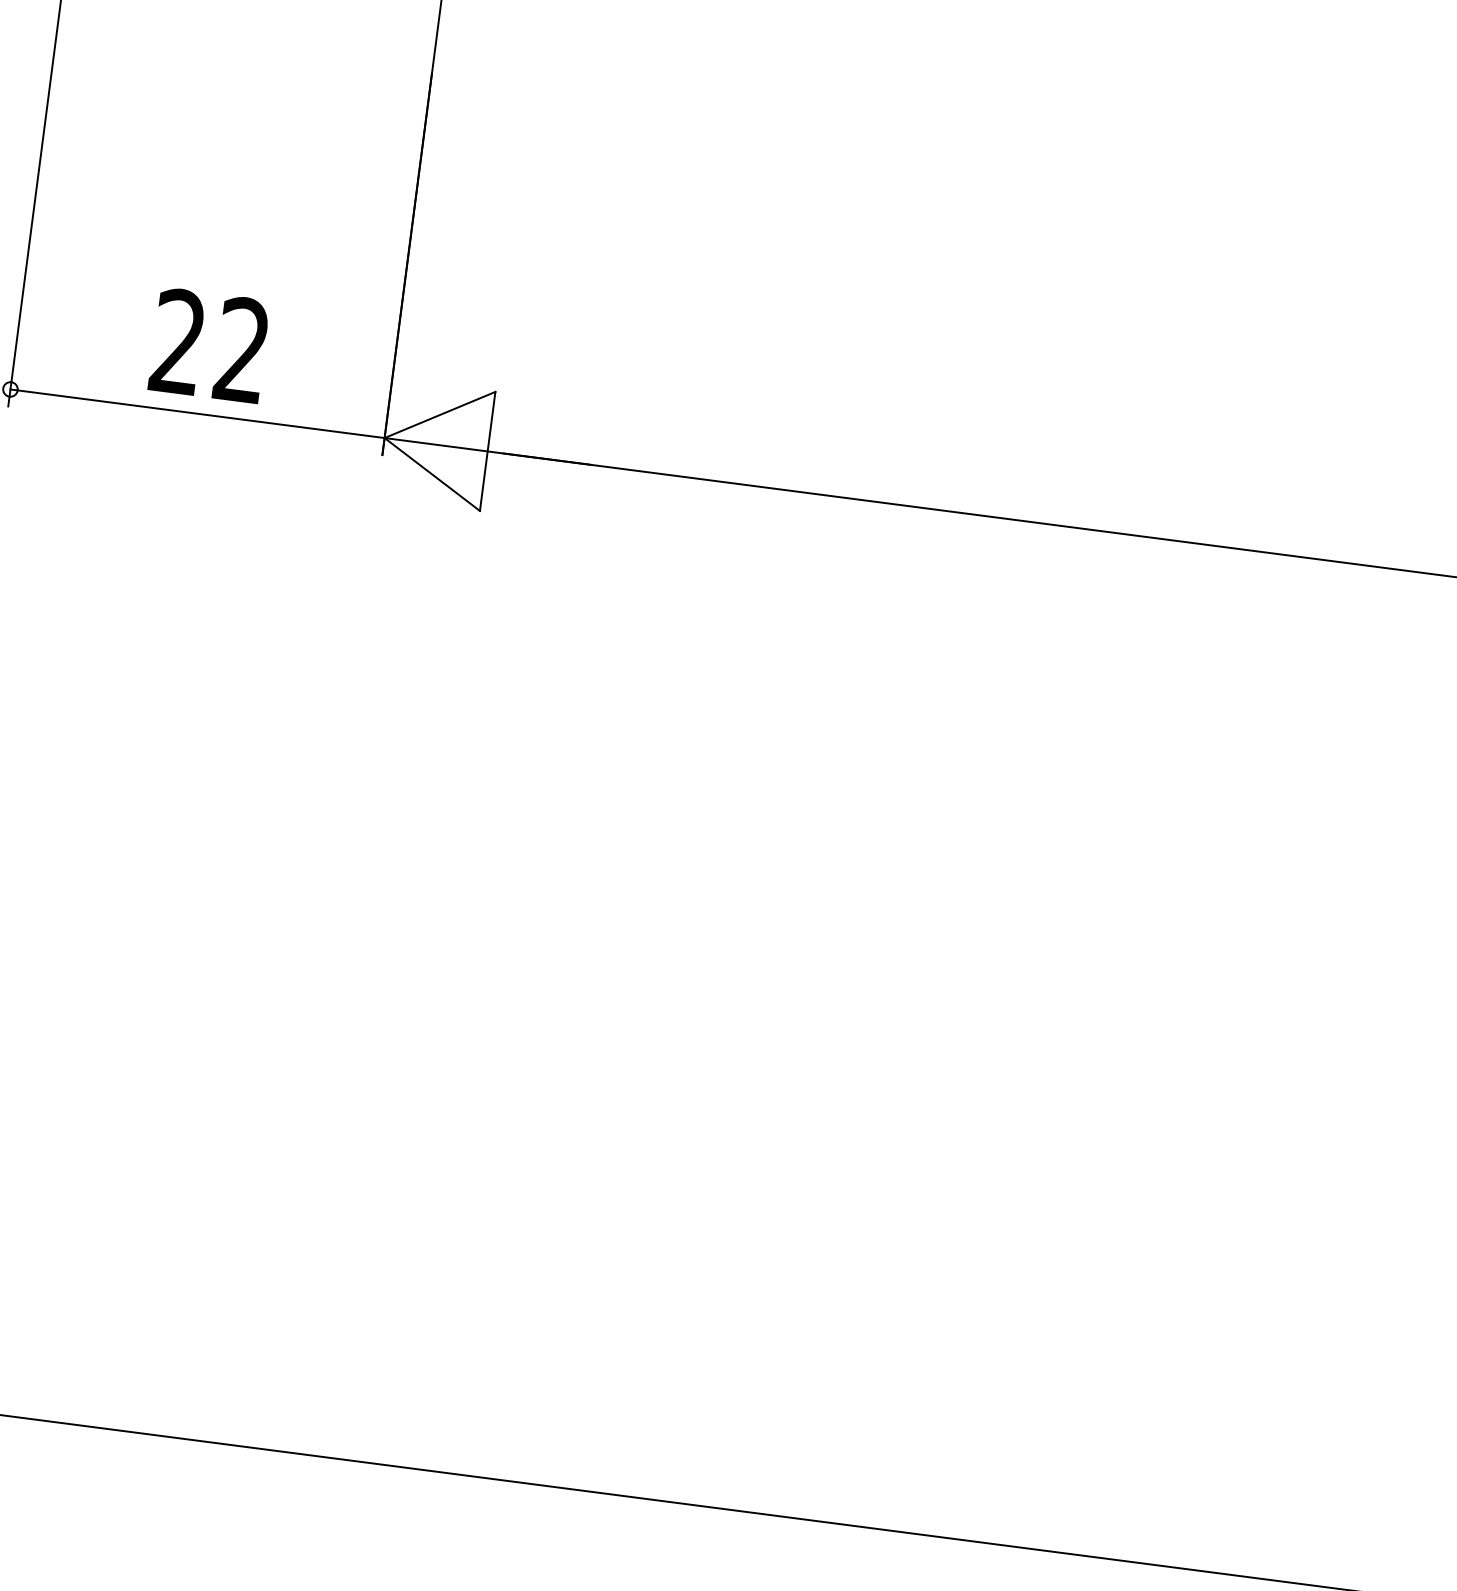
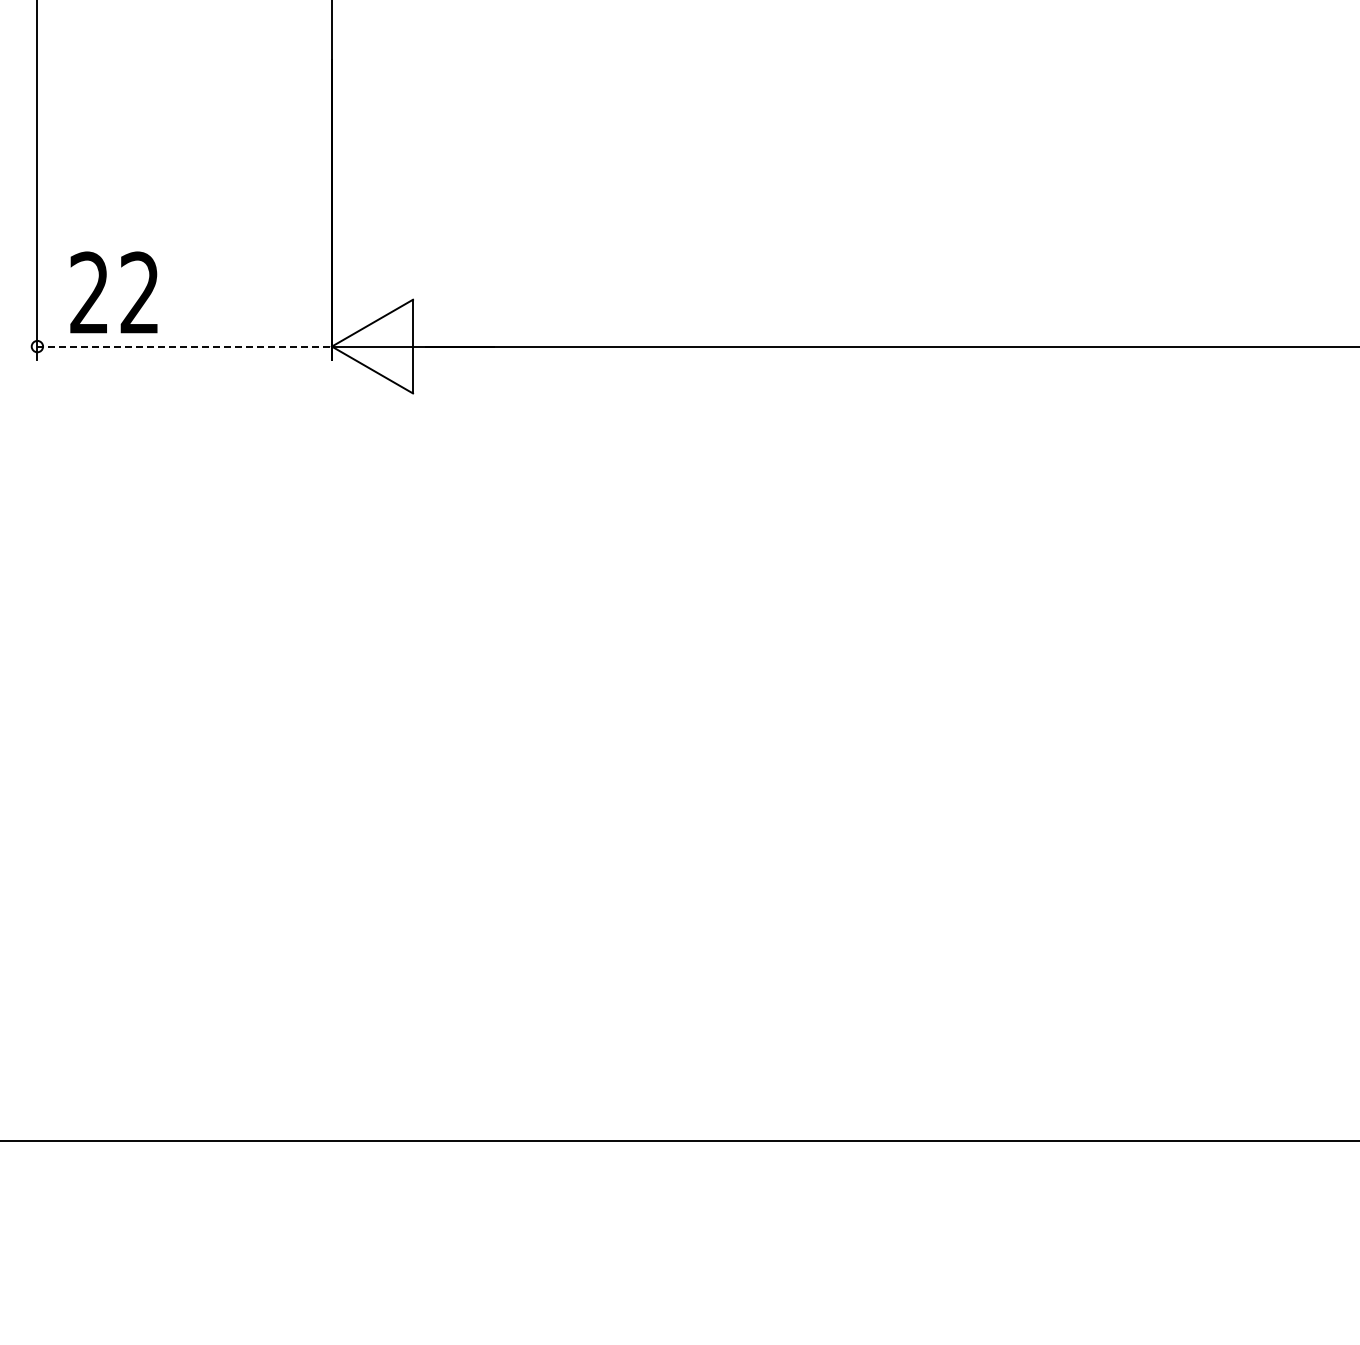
text: (208, 345) -> (113, 292), moved
line: (198, 413) -> (185, 346), solid -> dashed

